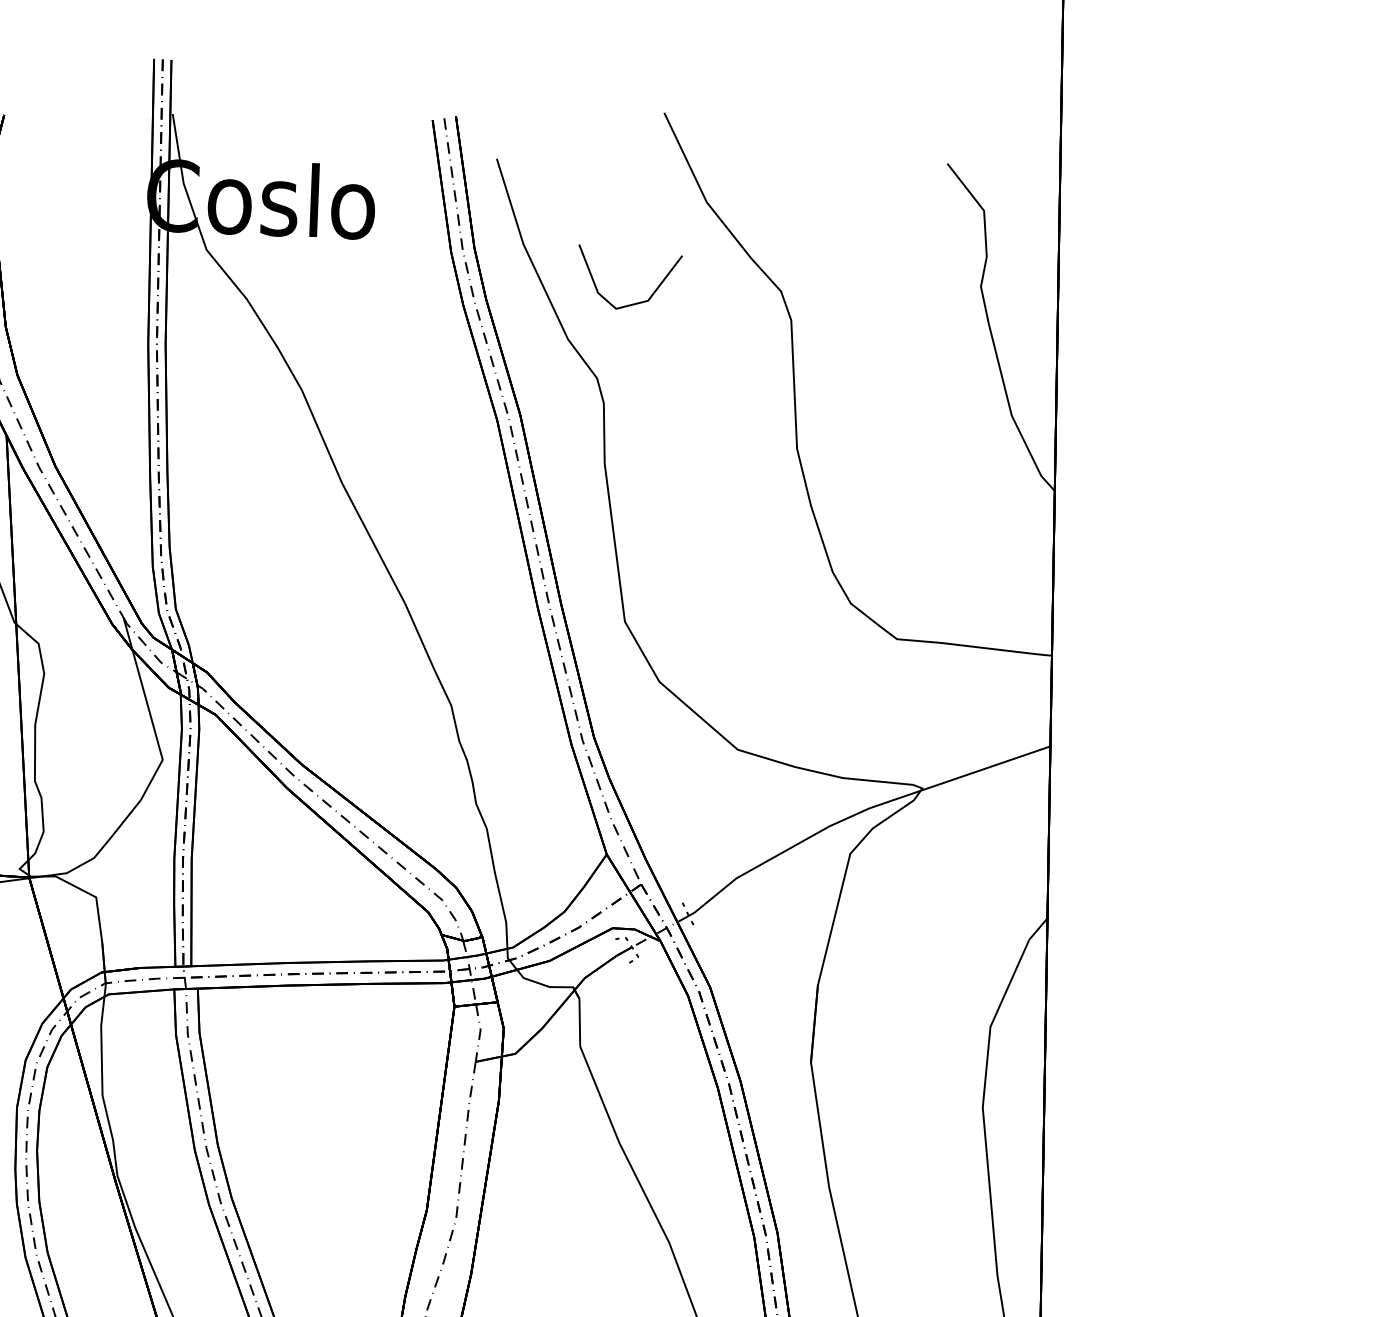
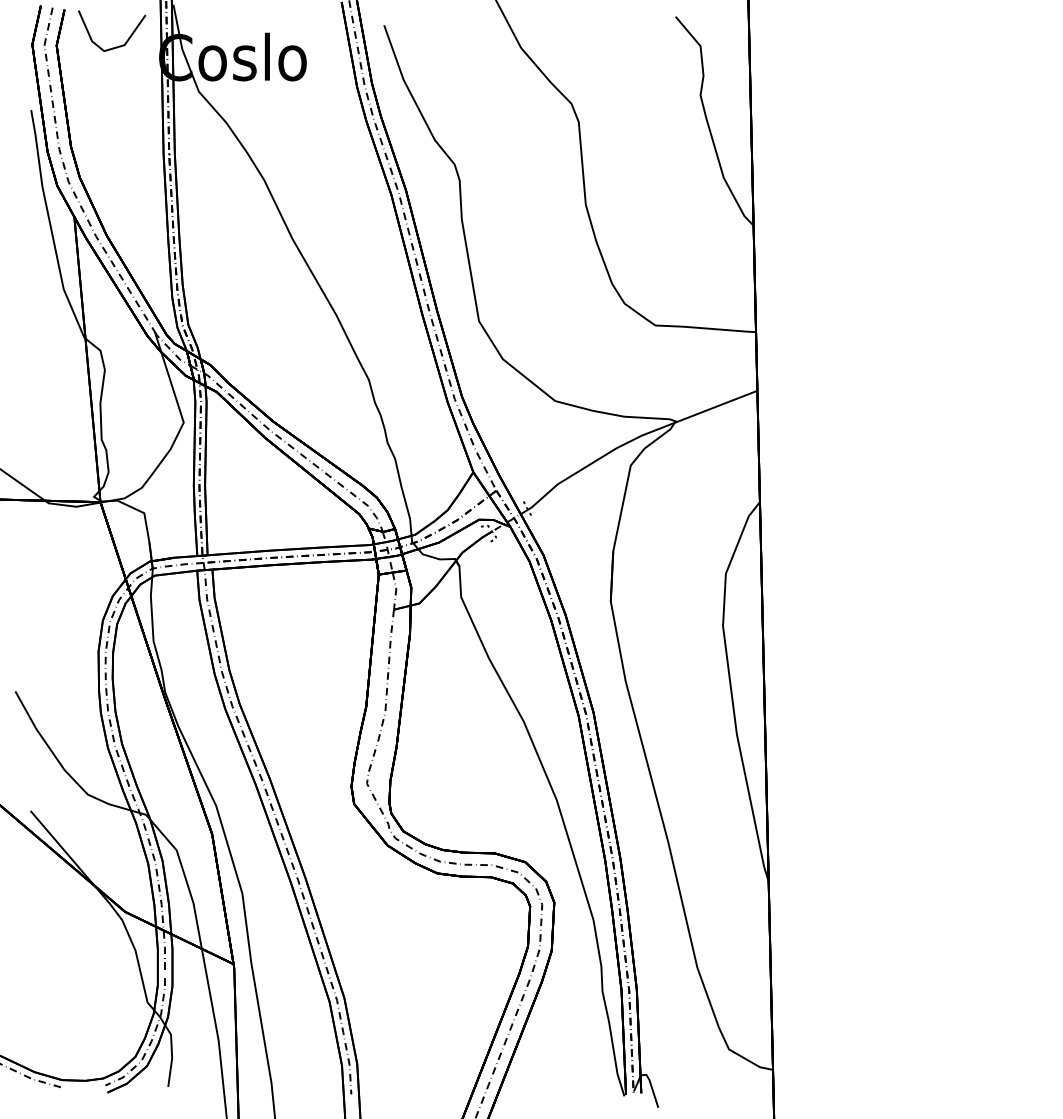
line: (633, 302) -> (115, 46), moved

